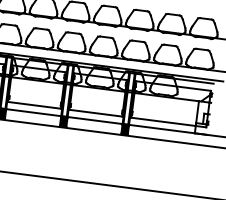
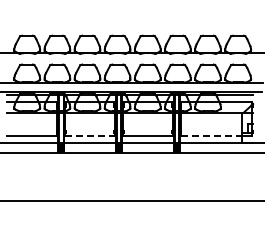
line: (34, 105) -> (90, 136), solid -> dashed
line: (163, 122) -> (211, 136), solid -> dashed

